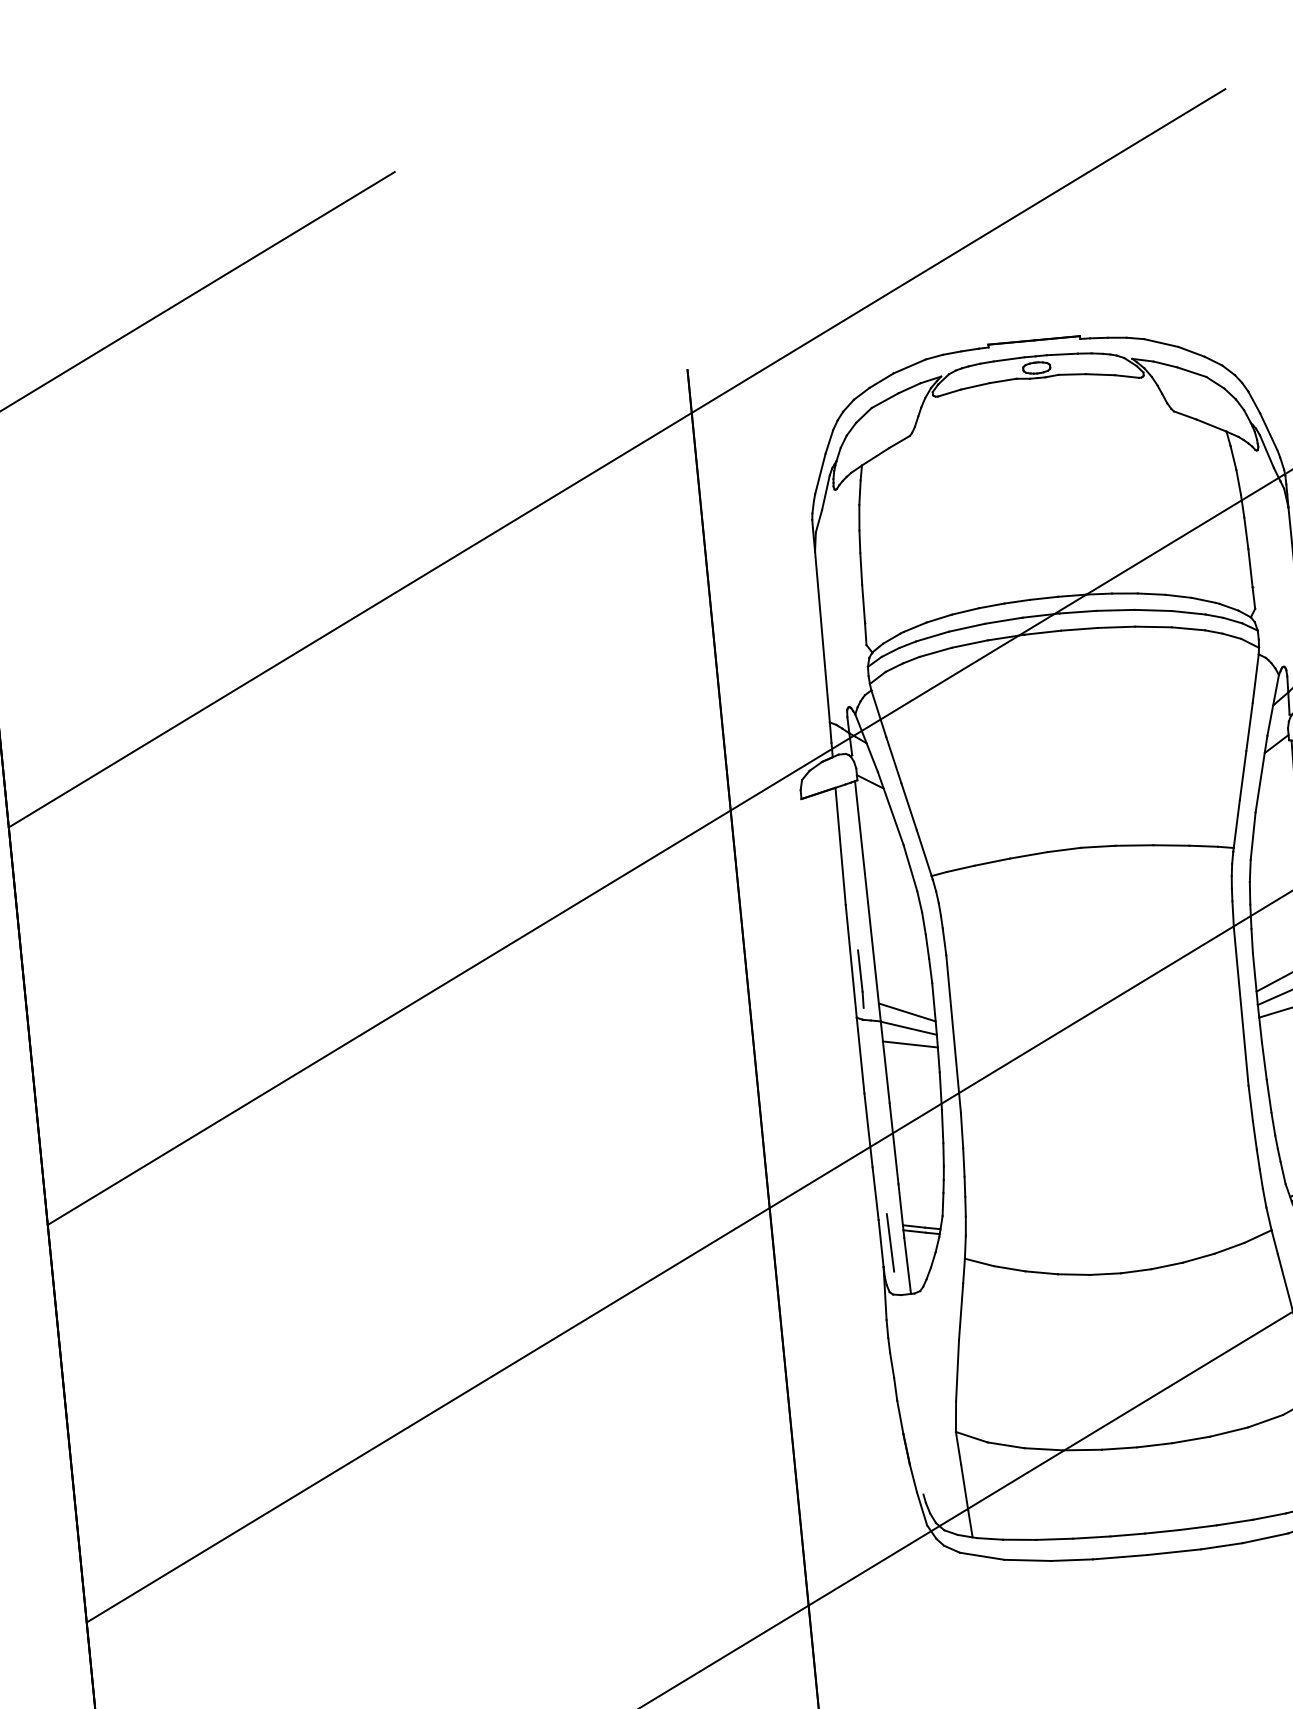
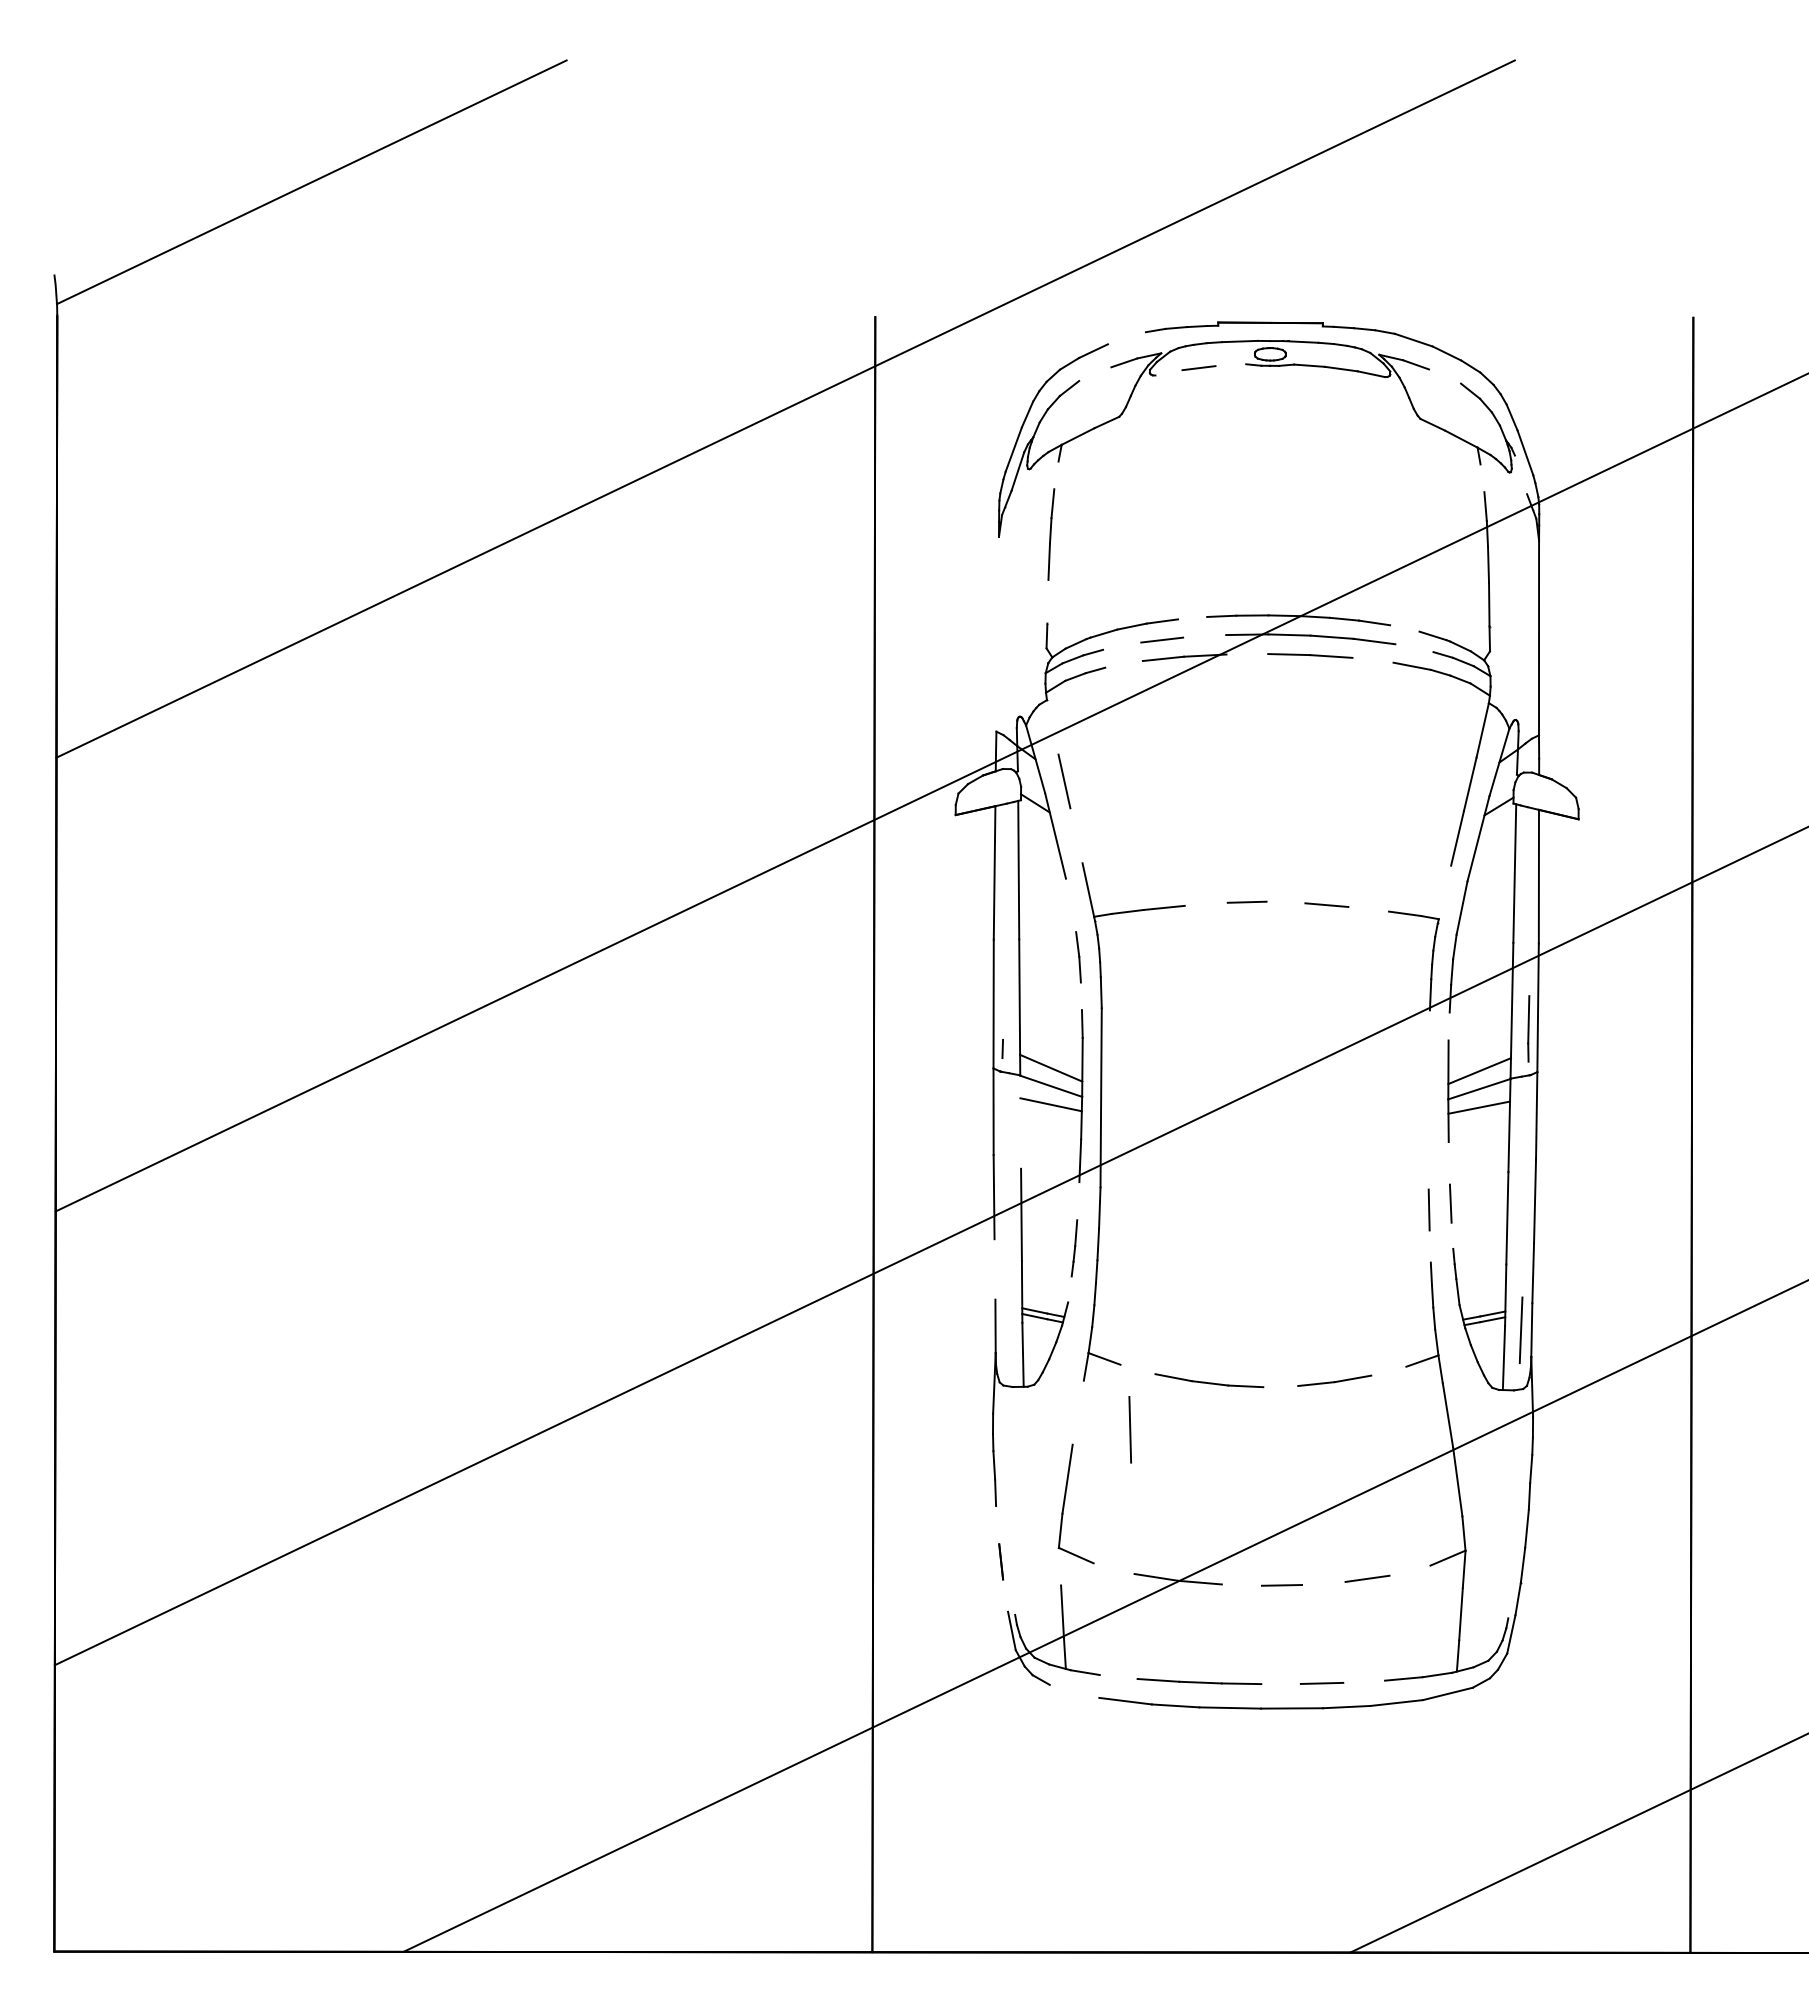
line: (909, 366) -> (1126, 338), removed
line: (1192, 372) -> (1445, 376), removed
line: (1002, 381) -> (1230, 365), removed
line: (949, 392) -> (1168, 372), removed
line: (885, 400) -> (1095, 374), removed
line: (1266, 451) -> (1520, 474), removed
line: (1233, 458) -> (1482, 478), removed
line: (860, 492) -> (1056, 475), removed
line: (1178, 596) -> (1404, 628), removed
line: (863, 603) -> (1047, 601), removed
line: (991, 605) -> (1192, 617), removed
line: (1188, 613) -> (1414, 648), removed
line: (1003, 620) -> (1204, 636), removed
line: (1152, 626) -> (1372, 659), removed
line: (1043, 632) -> (1247, 654), removed
line: (932, 635) -> (1122, 645), removed
line: (822, 636) -> (997, 633), removed
line: (935, 652) -> (1123, 664), removed
line: (878, 713) -> (1052, 727), removed
line: (909, 806) -> (1076, 835), removed
line: (1236, 824) -> (1444, 892), removed
line: (1171, 844) -> (1368, 908), removed
line: (1098, 846) -> (1285, 902), removed
line: (1028, 854) -> (1205, 903), removed
line: (909, 868) -> (1070, 905), removed
line: (1251, 941) -> (1448, 1026), removed
line: (926, 947) -> (1080, 996), removed
line: (859, 970) -> (1002, 1015), removed
line: (1240, 1006) -> (1428, 1099), removed
line: (885, 1061) -> (1020, 1121), removed
line: (1263, 1061) -> (1448, 1163), removed
line: (1273, 1123) -> (1452, 1235), removed
line: (942, 1126) -> (1078, 1201), removed
line: (1254, 1135) -> (1429, 1246), removed
line: (875, 1193) -> (994, 1269), removed
line: (942, 1204) -> (1069, 1289), removed
line: (889, 1242) -> (1129, 1429), moved
line: (1229, 1247) -> (1388, 1370), removed
line: (1009, 1268) -> (1137, 1369), removed
line: (1135, 1271) -> (1280, 1386), removed
line: (960, 1311) -> (1077, 1412), removed
line: (900, 1417) -> (997, 1525), removed
line: (1265, 1421) -> (1409, 1570), removed
line: (1190, 1440) -> (1323, 1583), removed
line: (1005, 1445) -> (1113, 1568), removed
line: (958, 1448) -> (1059, 1566), removed
line: (1119, 1448) -> (1241, 1584), removed
line: (913, 1478) -> (1005, 1595), removed
line: (1235, 1522) -> (1364, 1681), removed
line: (1161, 1531) -> (1280, 1683), removed
line: (1019, 1539) -> (1118, 1676), removed
line: (982, 1555) -> (1074, 1690), removed

